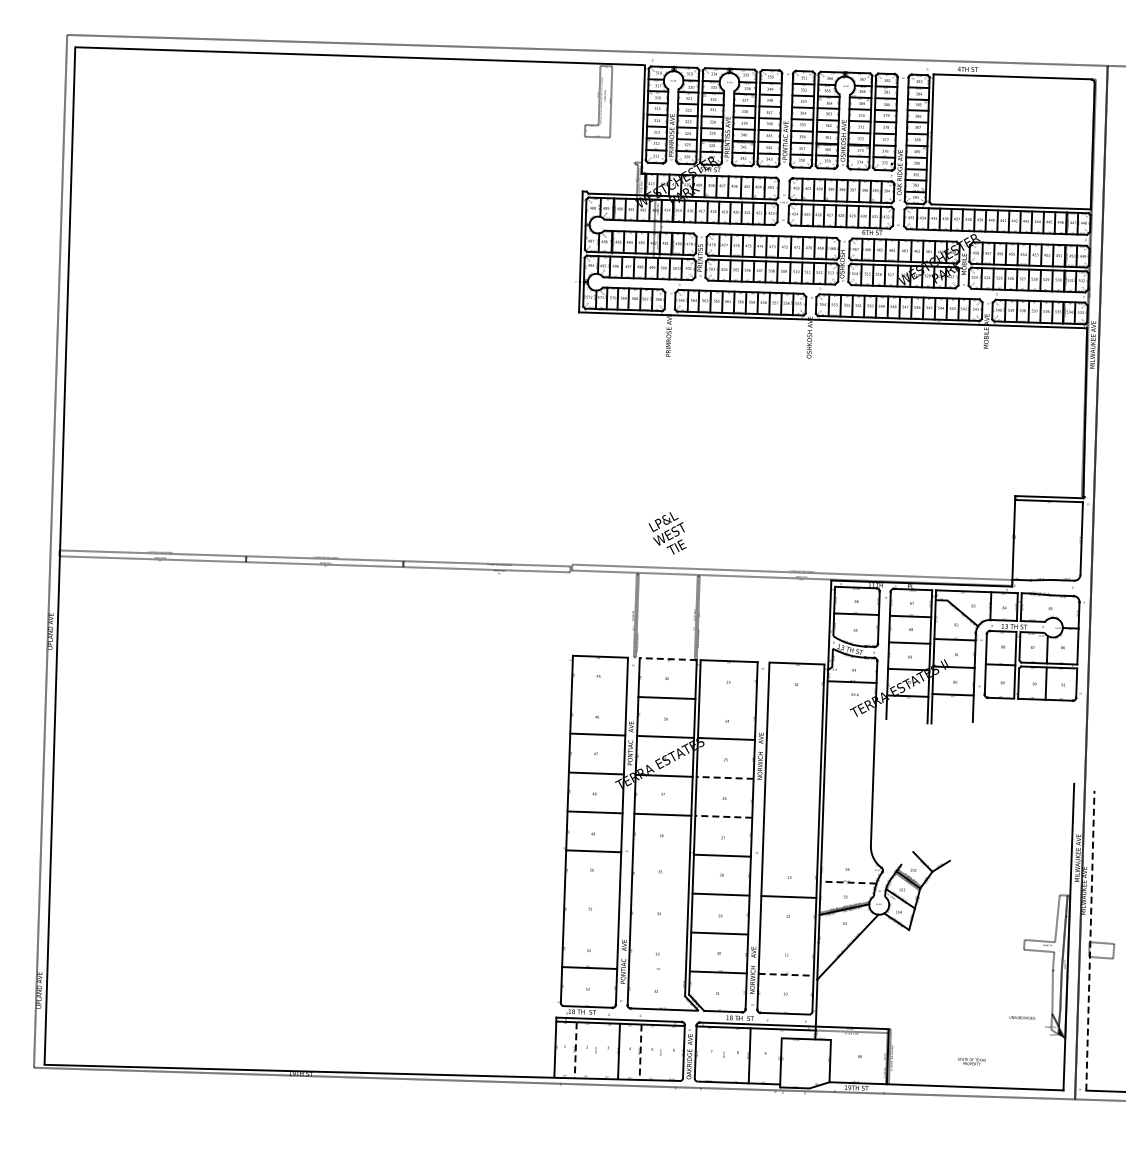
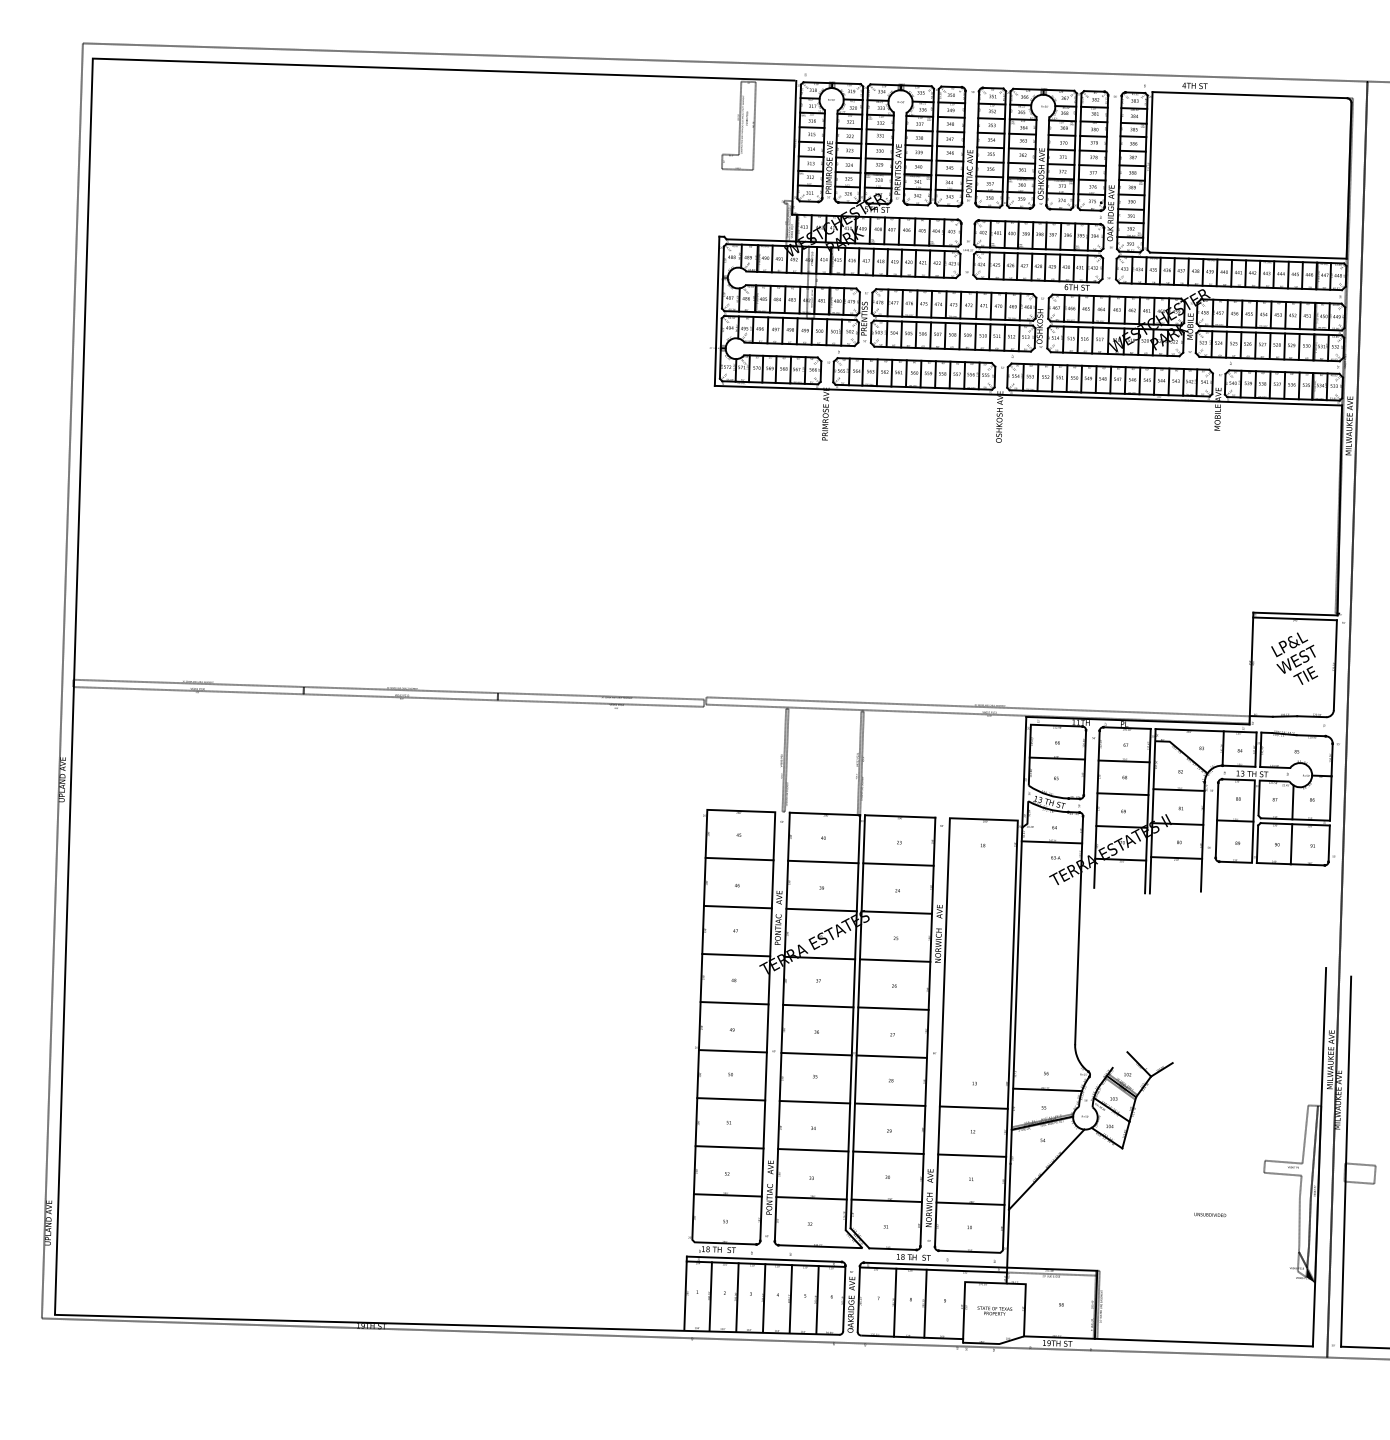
text: (667, 533) -> (1294, 658), moved
line: (668, 659) -> (825, 814), dashed -> solid
line: (598, 695) -> (738, 858), added
line: (727, 700) -> (898, 865), added
line: (725, 777) -> (895, 960), dashed -> solid
line: (723, 816) -> (893, 1008), dashed -> solid
line: (661, 853) -> (816, 1053), added
line: (848, 882) -> (1047, 1089), dashed -> solid
line: (591, 890) -> (730, 1099), added
line: (659, 892) -> (814, 1102), added
line: (590, 929) -> (728, 1147), added
line: (658, 931) -> (812, 1150), added
line: (787, 935) -> (972, 1155), added
line: (1090, 940) -> (1346, 1161), dashed -> solid
line: (656, 970) -> (810, 1198), added
line: (786, 974) -> (970, 1203), dashed -> solid
text: (1022, 1017) -> (1210, 1214), moved
line: (575, 1050) -> (710, 1297), dashed -> solid
line: (597, 1050) -> (737, 1297), added
line: (640, 1052) -> (790, 1299), dashed -> solid
line: (662, 1052) -> (817, 1299), added
line: (725, 1054) -> (895, 1302), added
text: (971, 1061) -> (994, 1310), moved

